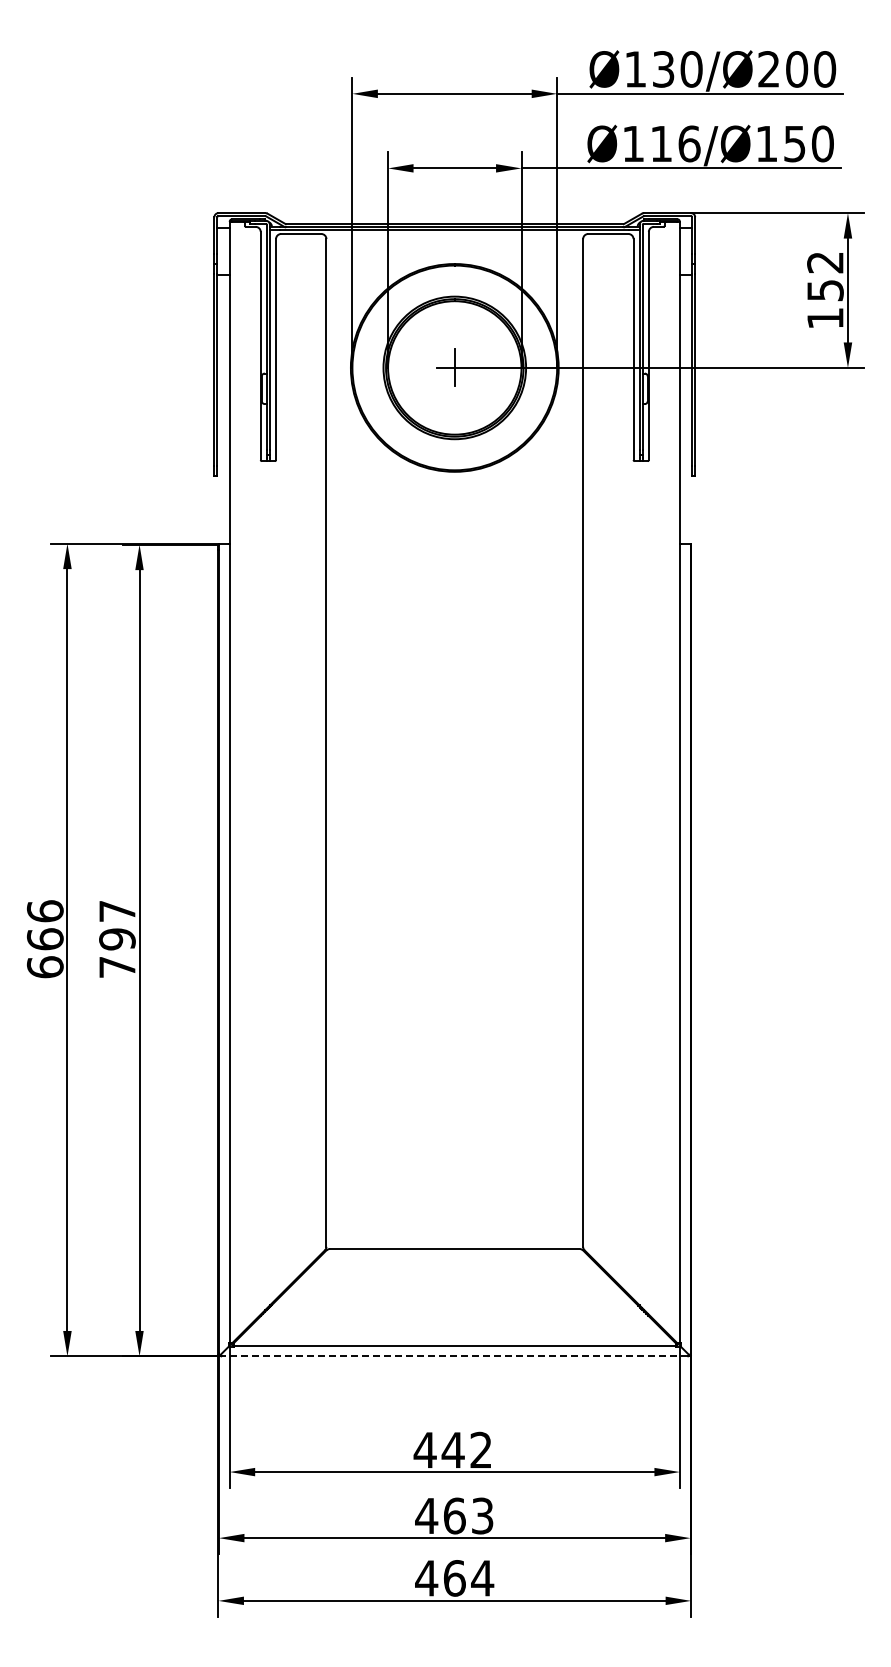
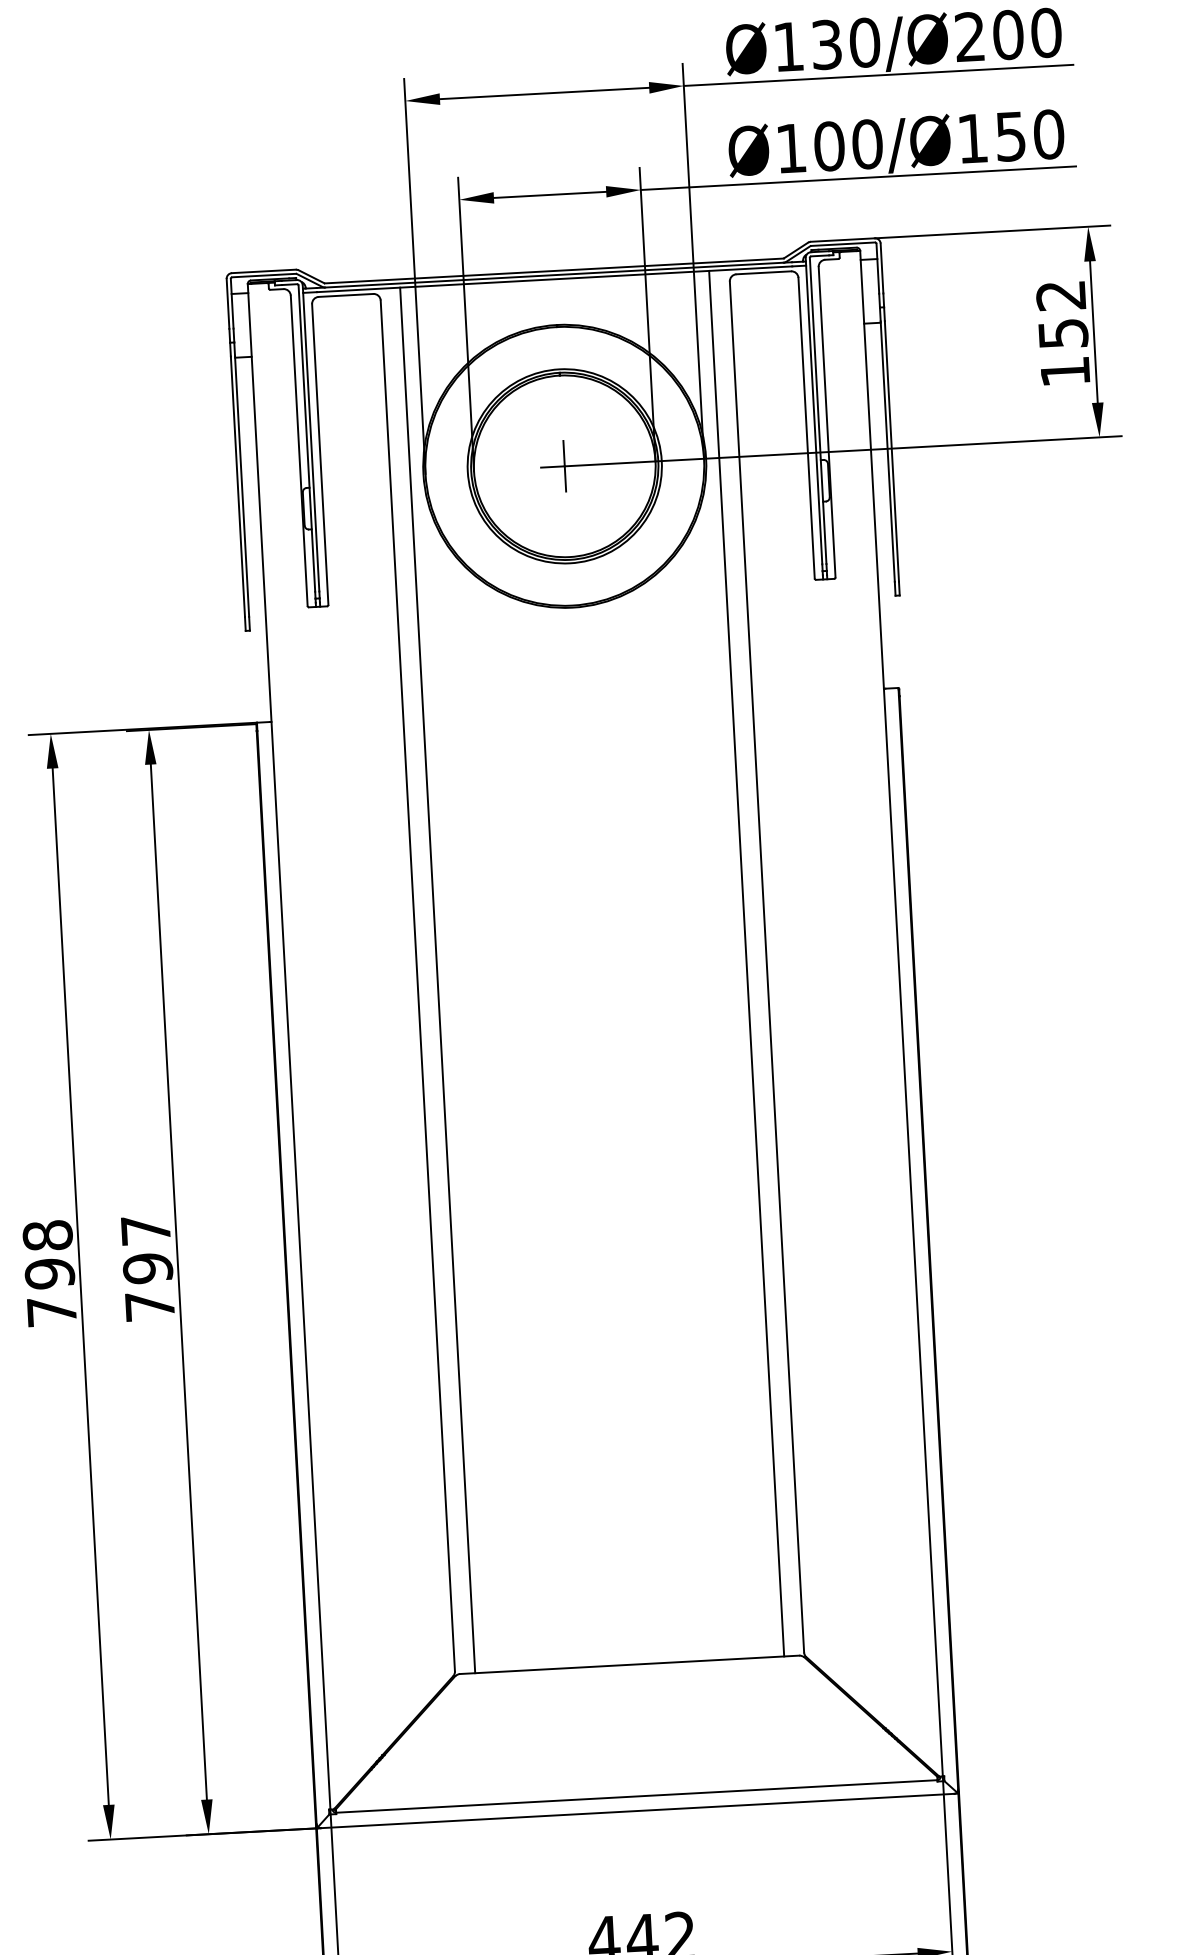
text: (675, 143) -> (848, 144), Ø116/Ø150 -> Ø100/Ø150
line: (341, 739) -> (438, 980), added
line: (568, 739) -> (746, 963), added
text: (44, 939) -> (48, 1274), 666 -> 798
line: (454, 1356) -> (637, 1811), dashed -> solid

